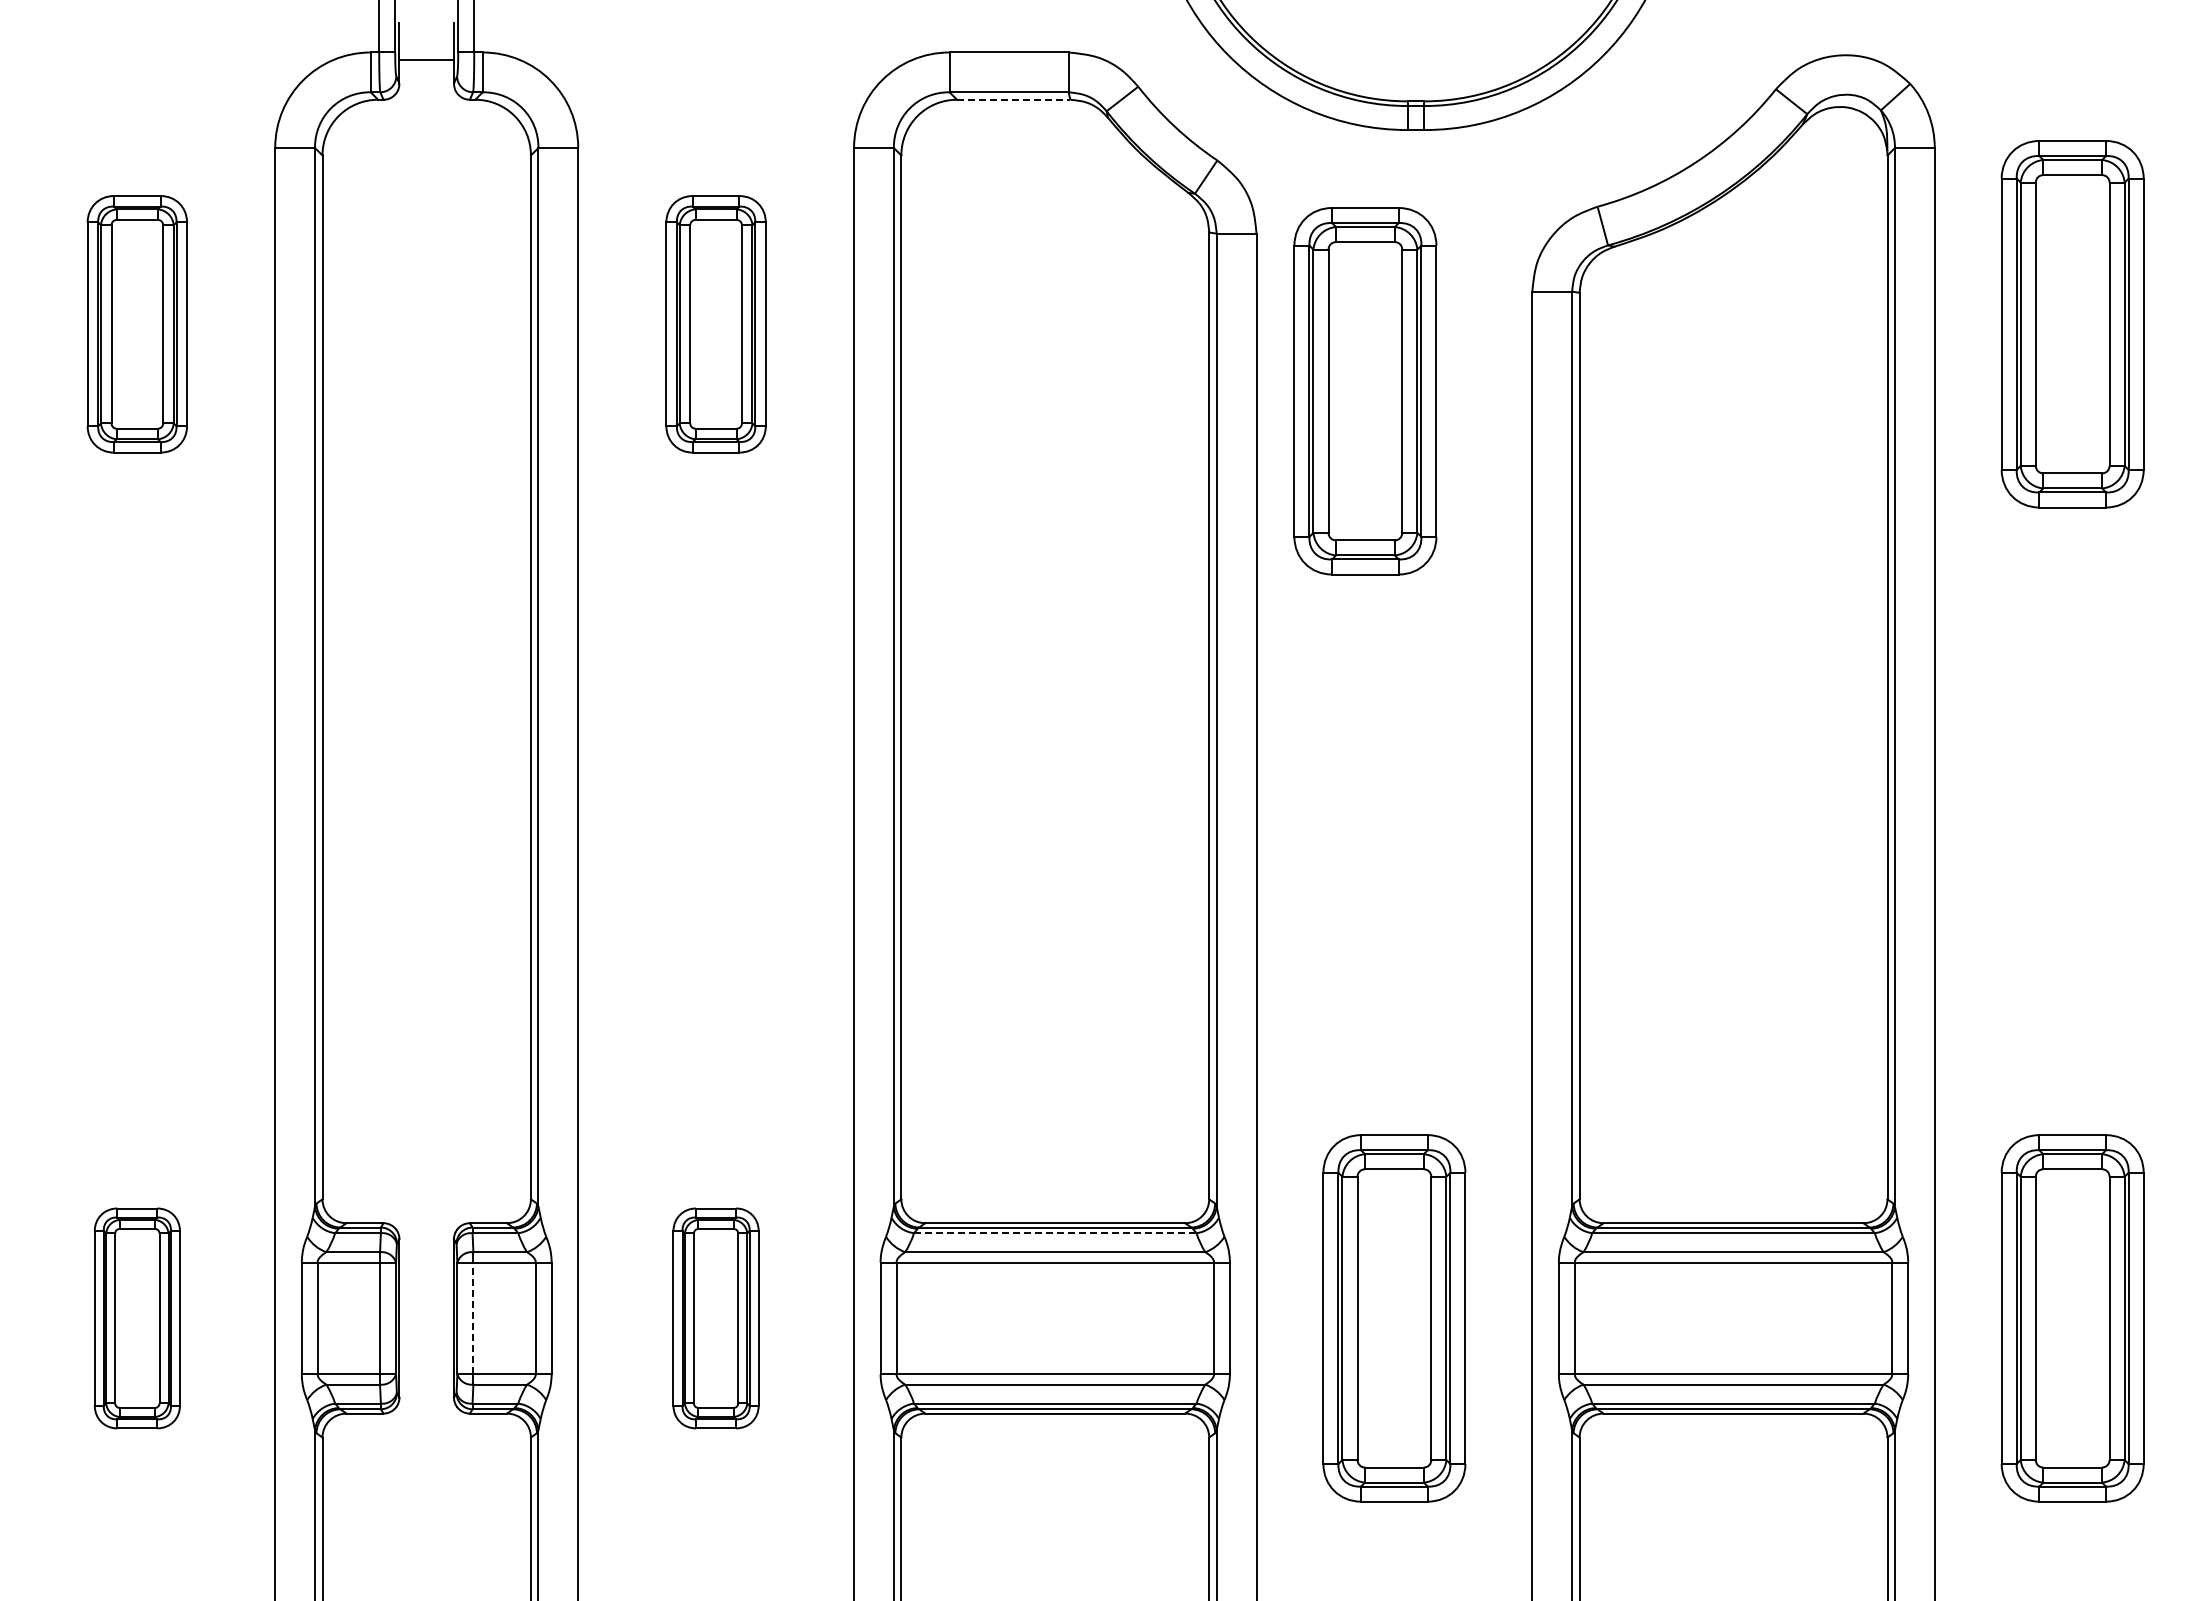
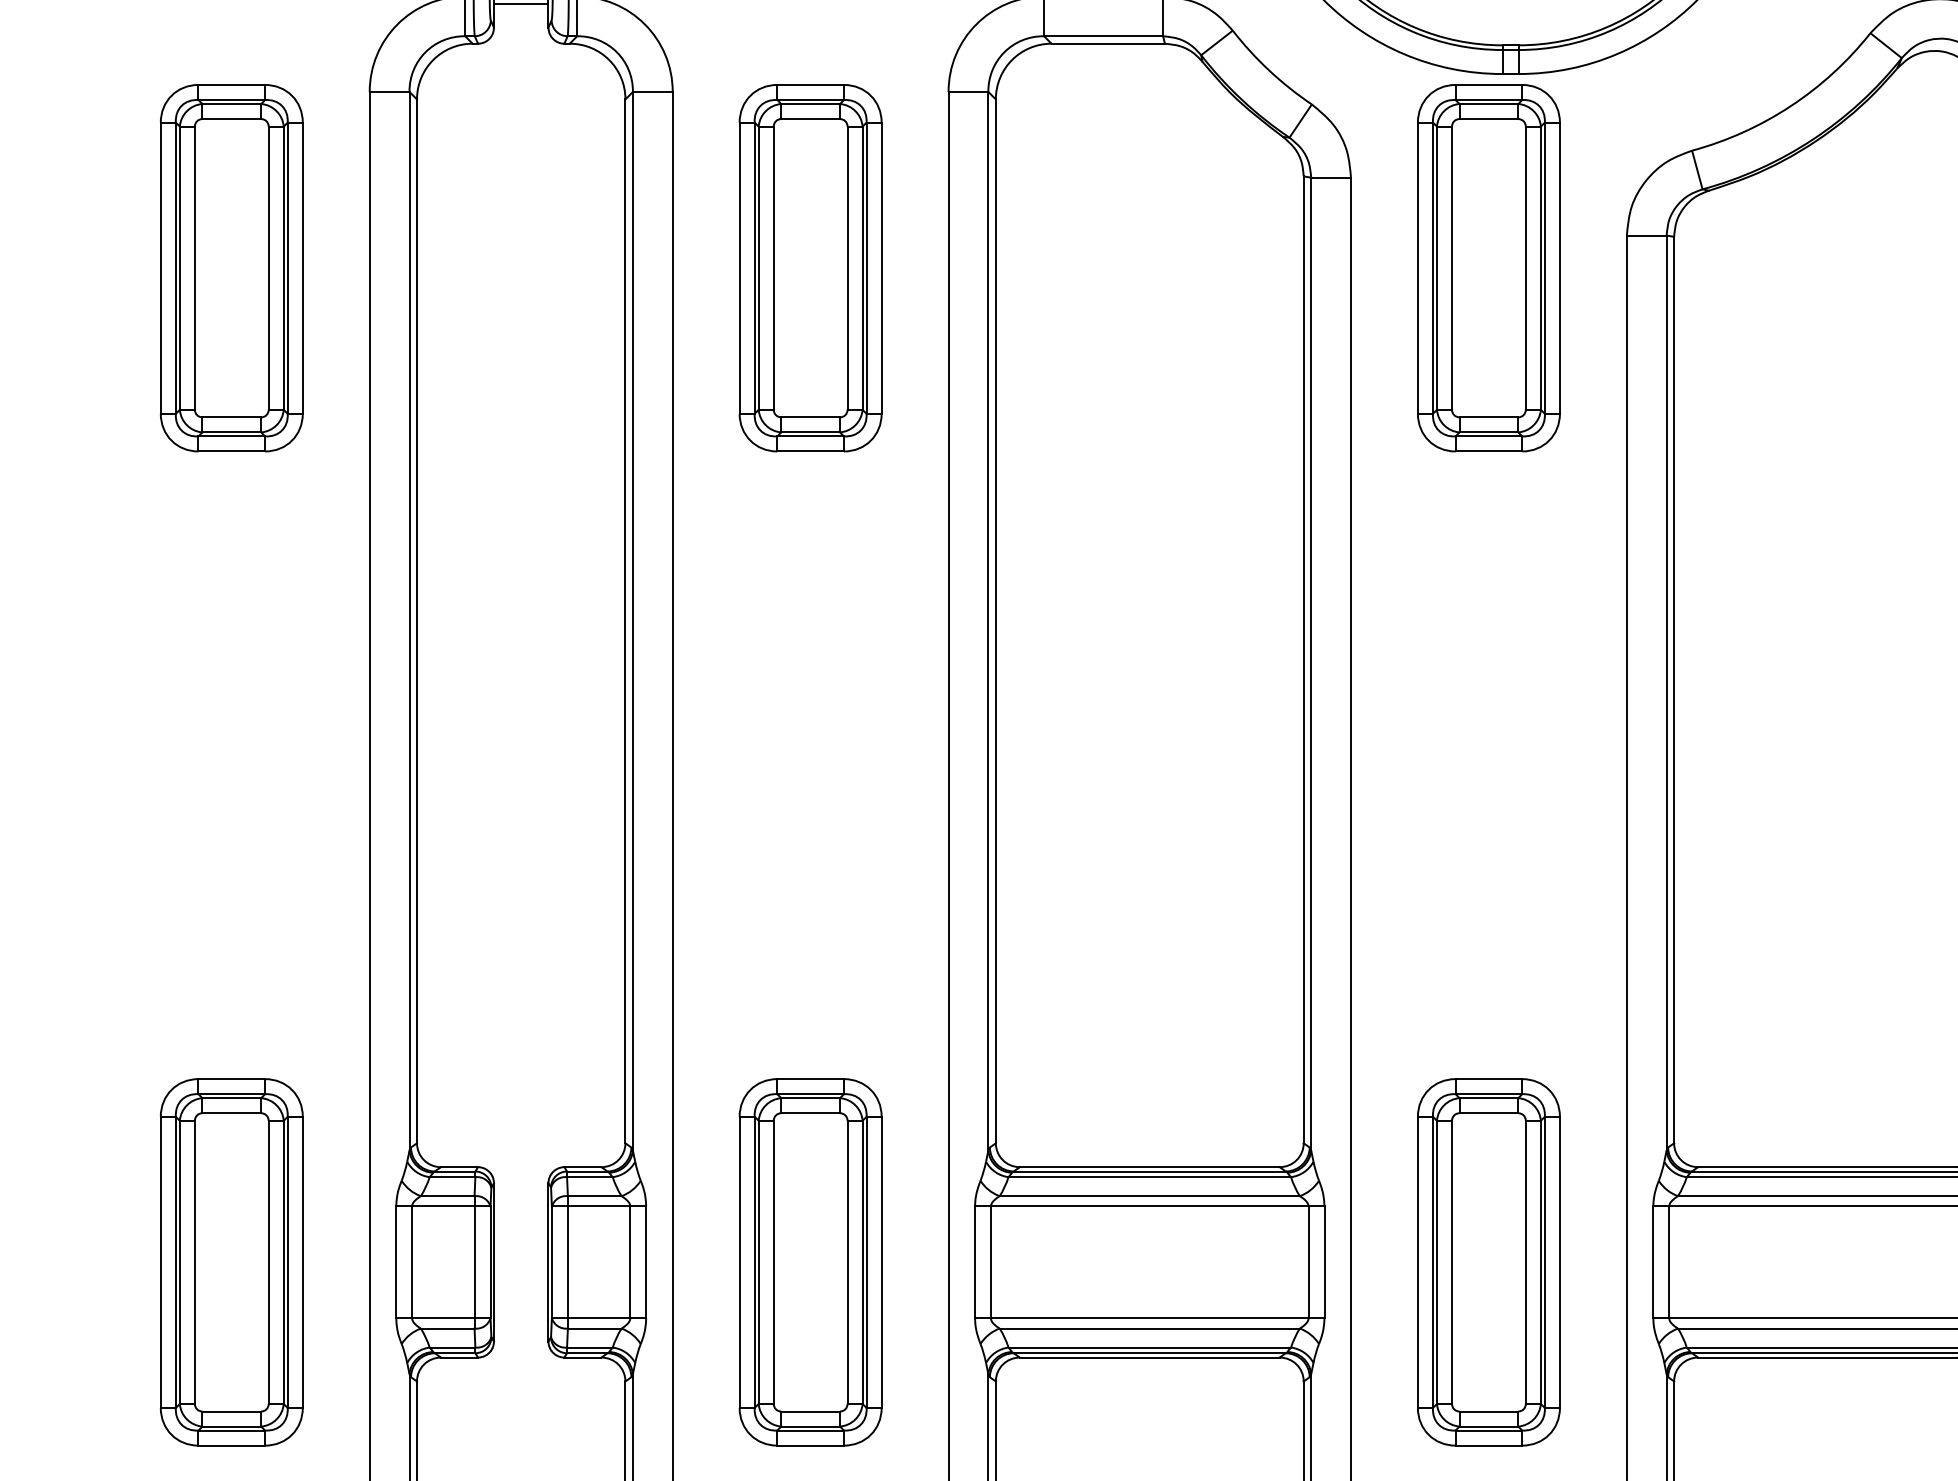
line: (1013, 99) -> (1108, 43), dashed -> solid
part: (137, 324) -> (232, 268), size x1.43
part: (715, 324) -> (810, 268), size x1.43
part: (1365, 391) -> (1489, 268), moved
line: (1055, 1233) -> (1150, 1177), dashed -> solid
part: (137, 1318) -> (232, 1262), size x1.67
line: (473, 1318) -> (568, 1262), dashed -> solid
part: (715, 1318) -> (810, 1262), size x1.67

